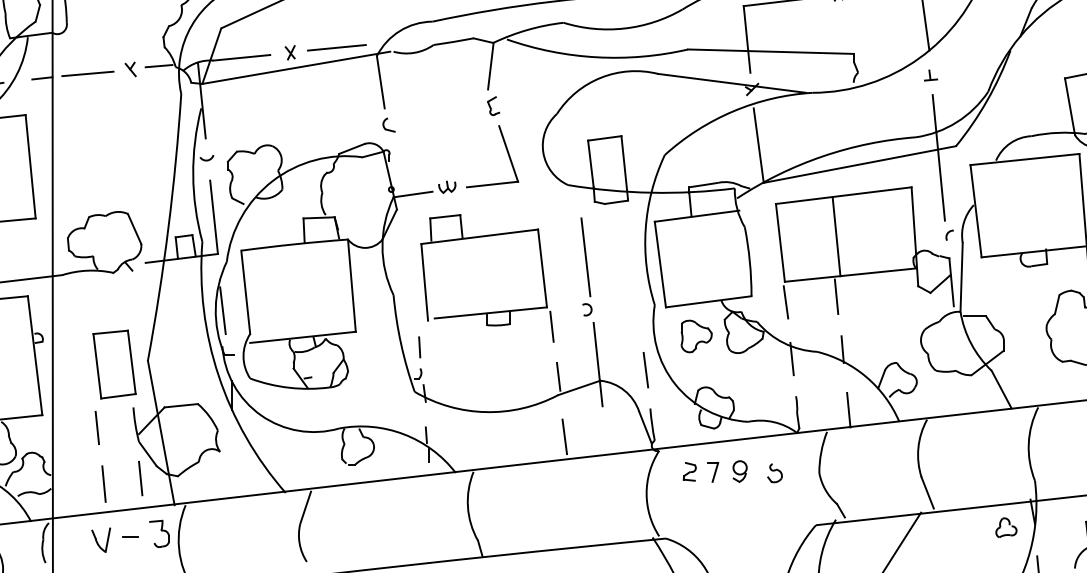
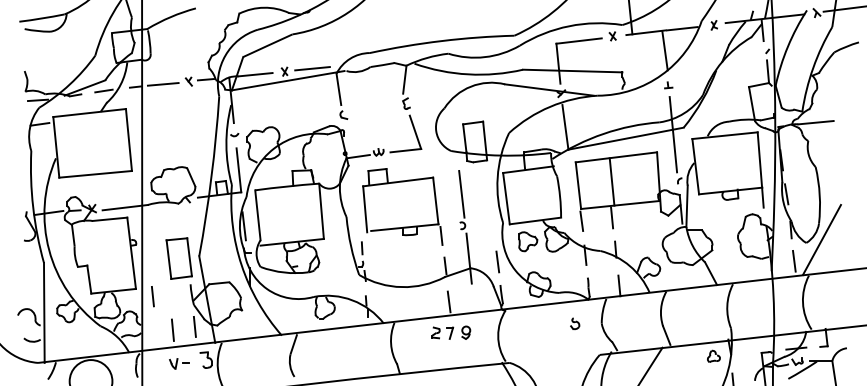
line: (96, 427) -> (152, 296), moved
part: (715, 471) -> (451, 332), moved
part: (114, 539) -> (179, 363), size x0.7

